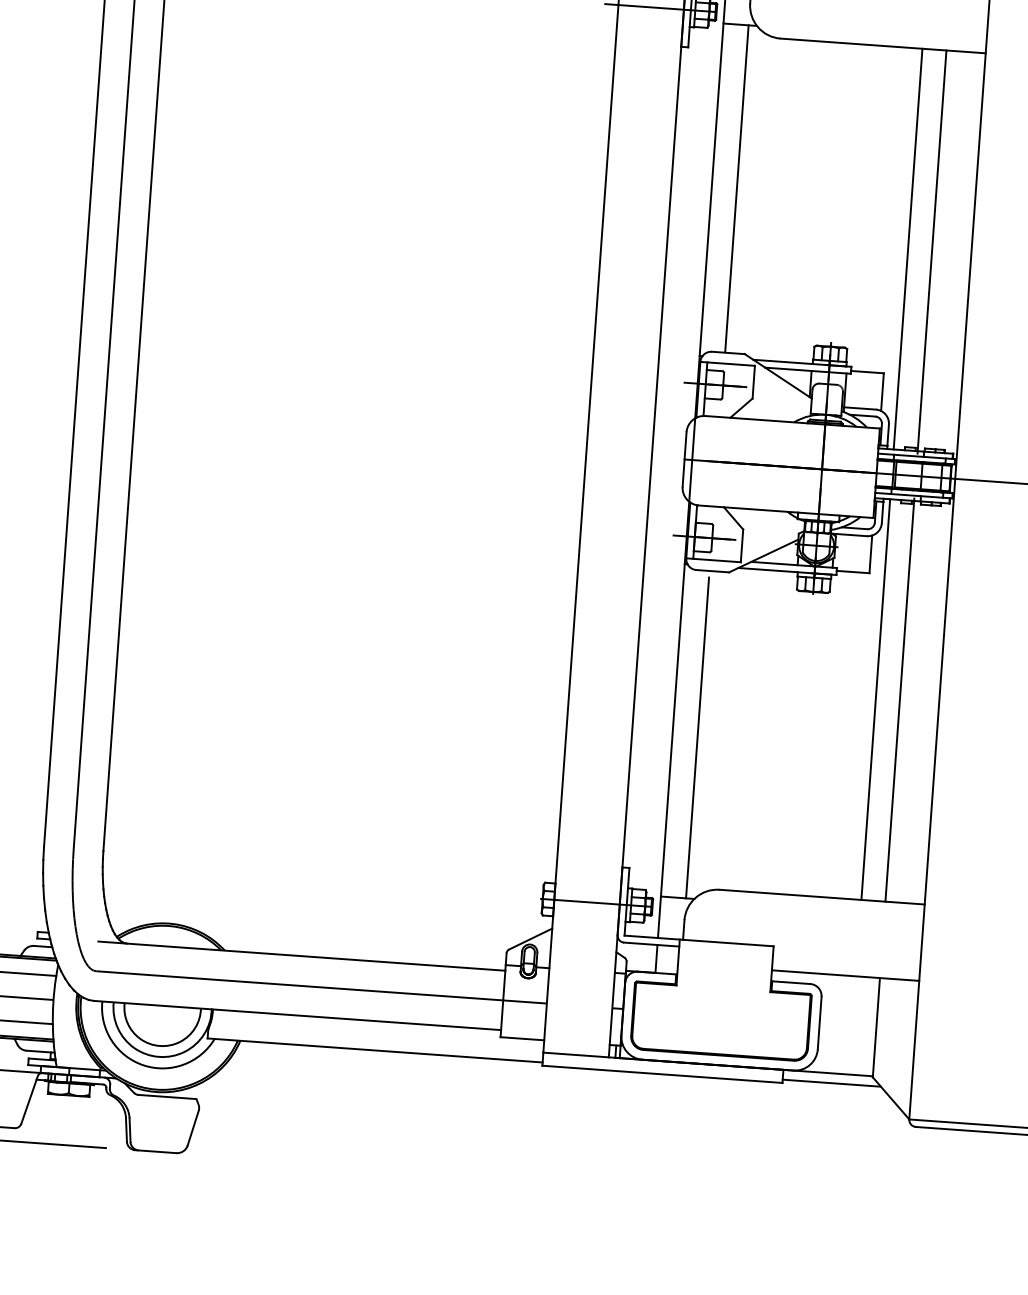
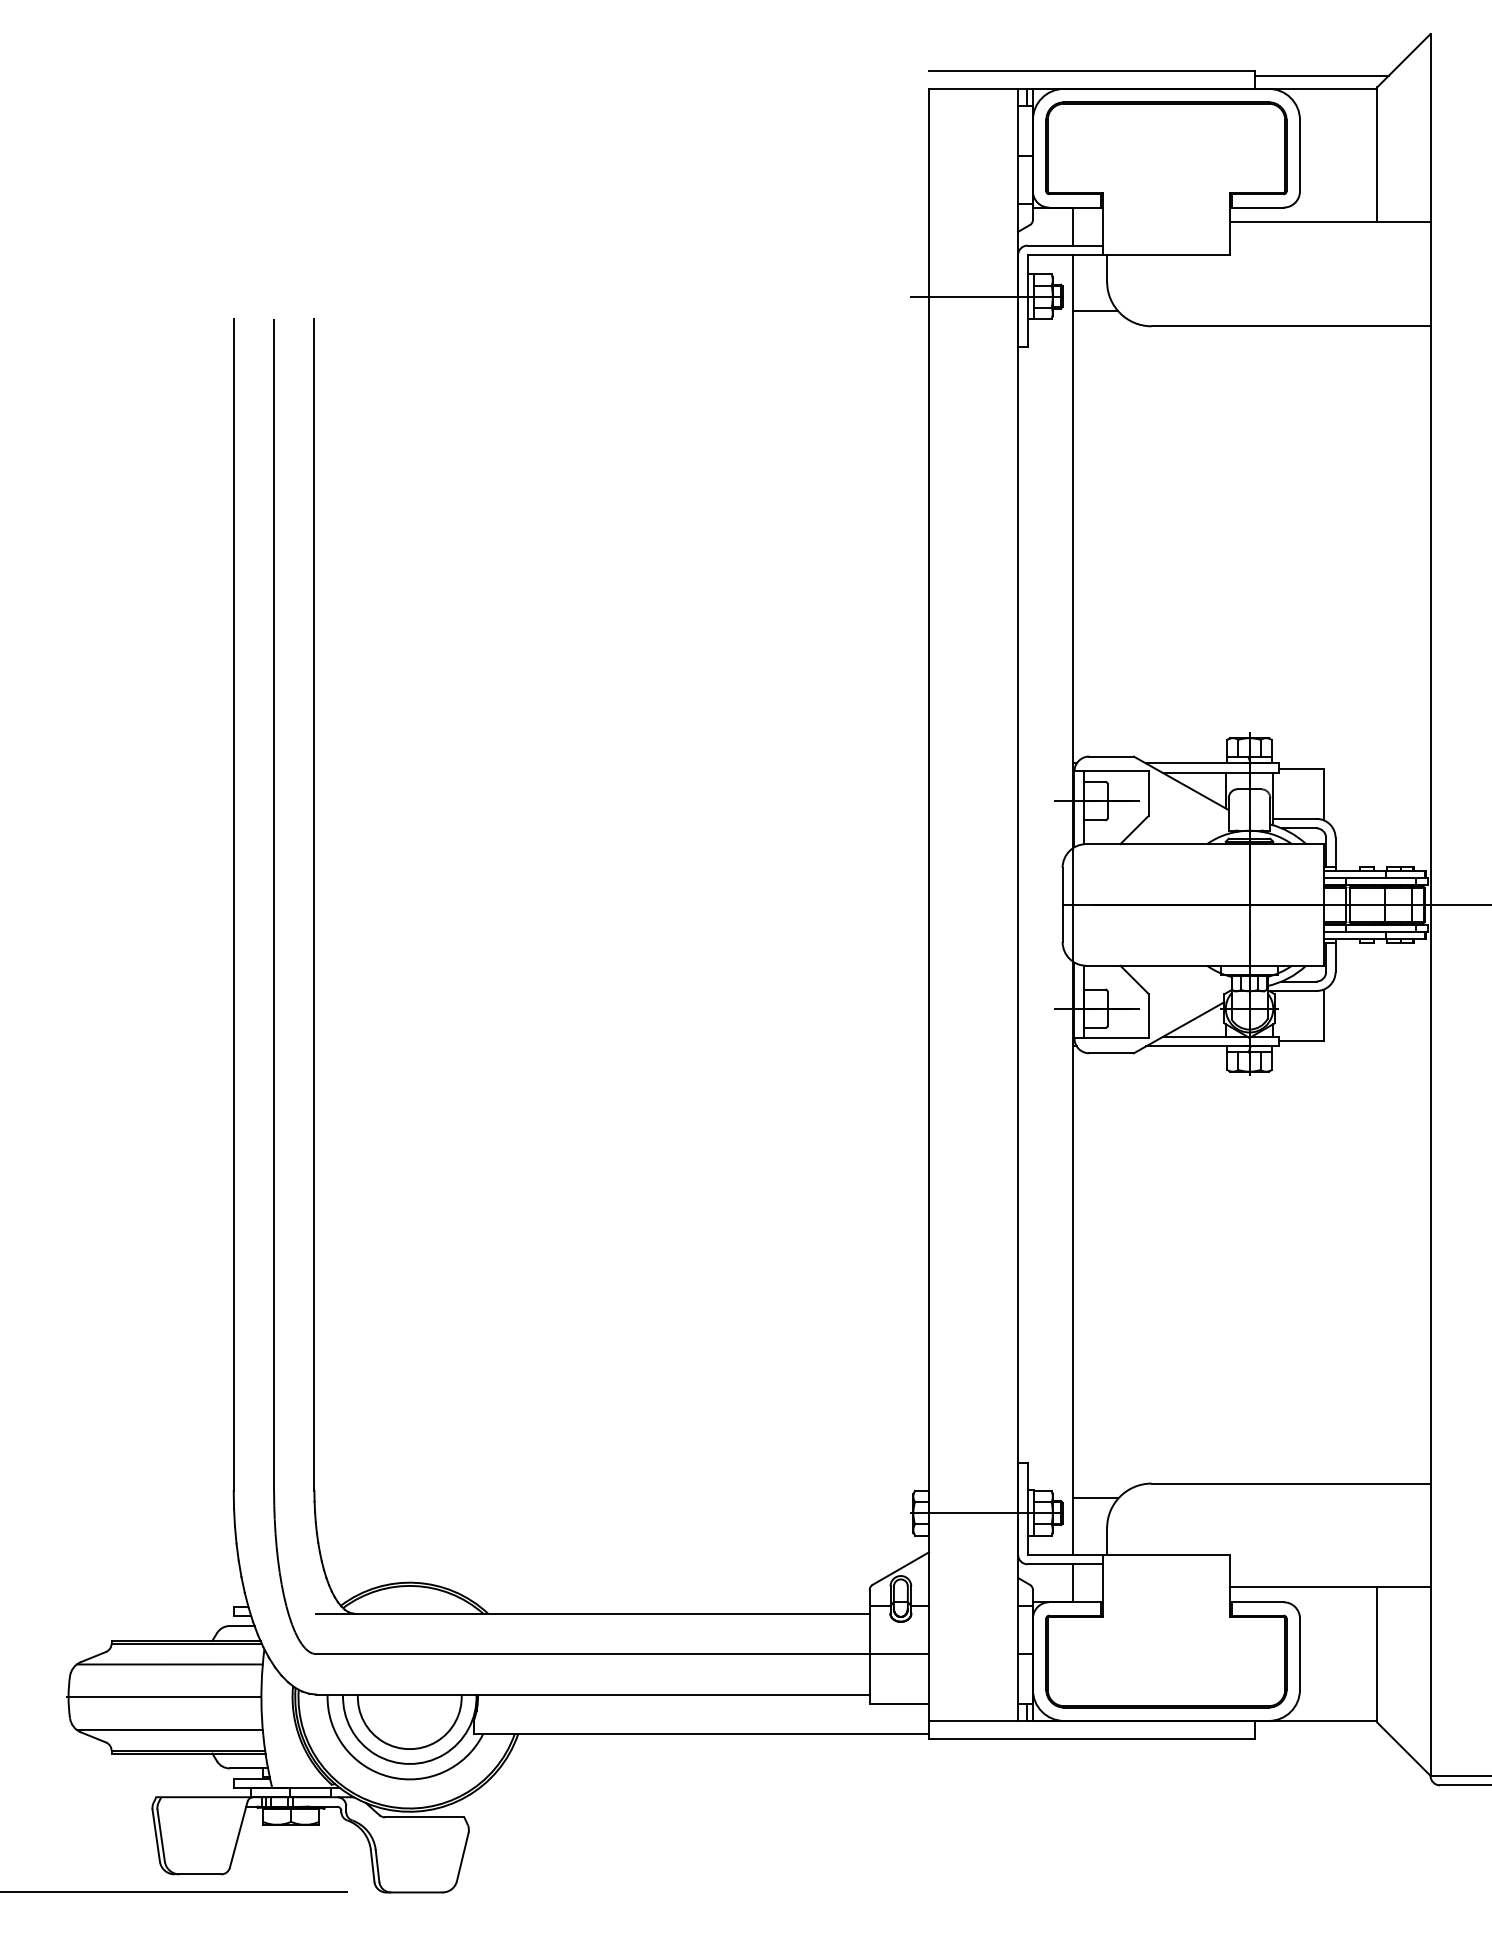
line: (737, 188) -> (1107, 533), removed
line: (908, 248) -> (1344, 598), removed
line: (932, 252) -> (1377, 600), removed
line: (875, 699) -> (1344, 1210), removed
line: (900, 700) -> (1377, 1209), removed
line: (697, 738) -> (1107, 1280), removed
line: (832, 1083) -> (1322, 1734), removed

